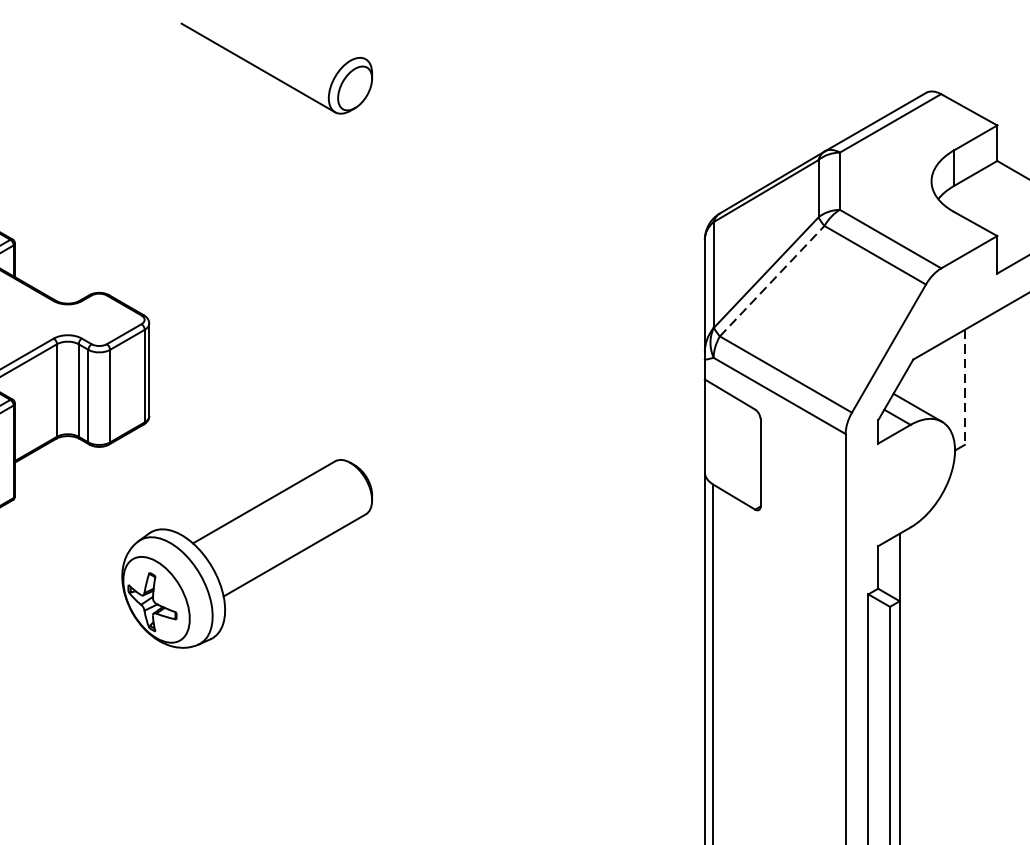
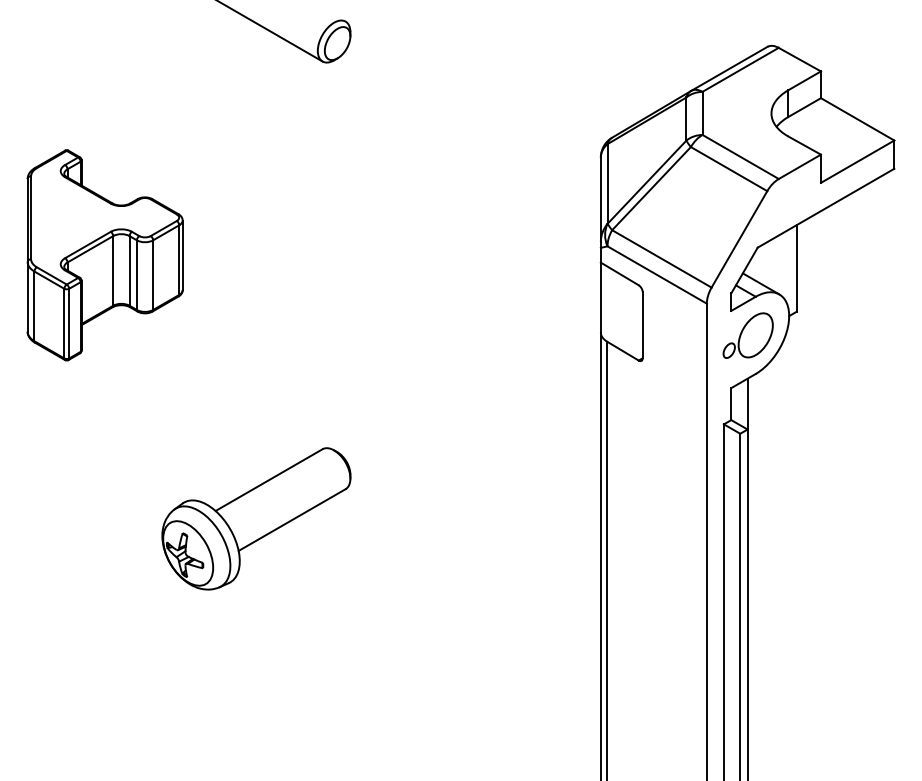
line: (772, 281) -> (651, 188), dashed -> solid
line: (964, 388) -> (796, 269), dashed -> solid
part: (899, 476) -> (747, 335), added
part: (247, 553) -> (256, 518), moved

